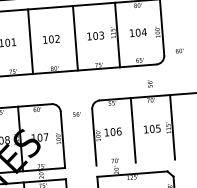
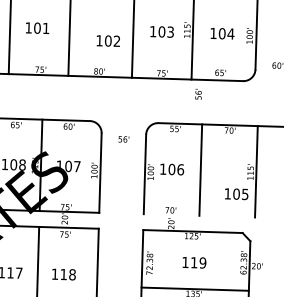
text: (50, 39) -> (107, 40), moved
text: (150, 83) -> (198, 94), moved
text: (152, 129) -> (236, 194), moved

